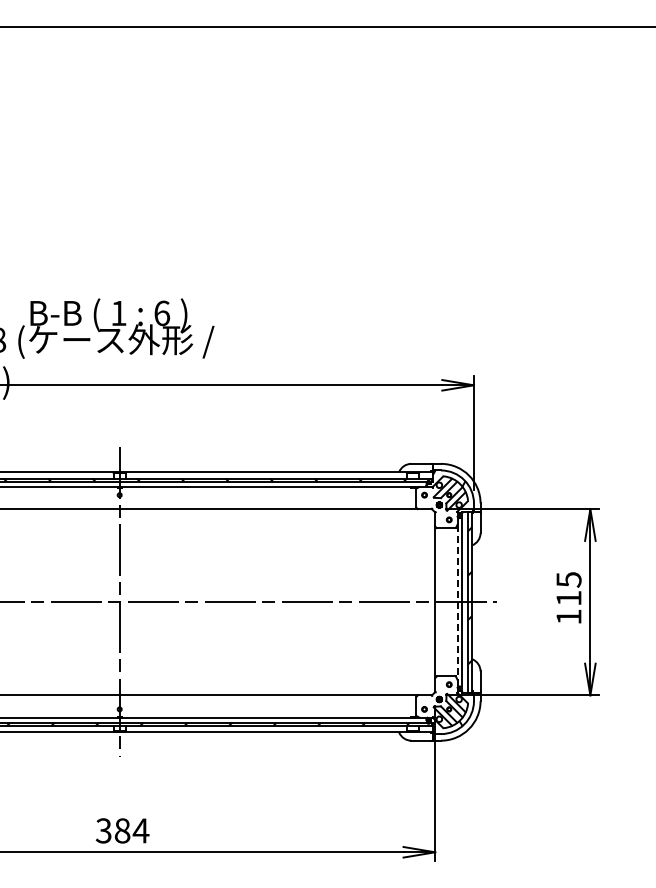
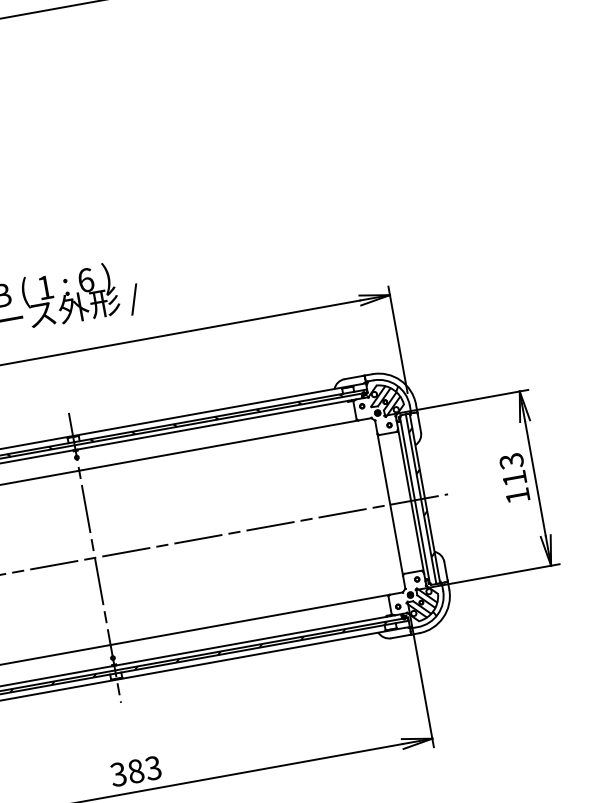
text: (568, 579) -> (511, 460), 115 -> 113
line: (457, 602) -> (411, 501), dashed -> solid
text: (140, 830) -> (152, 767), 384 -> 383

